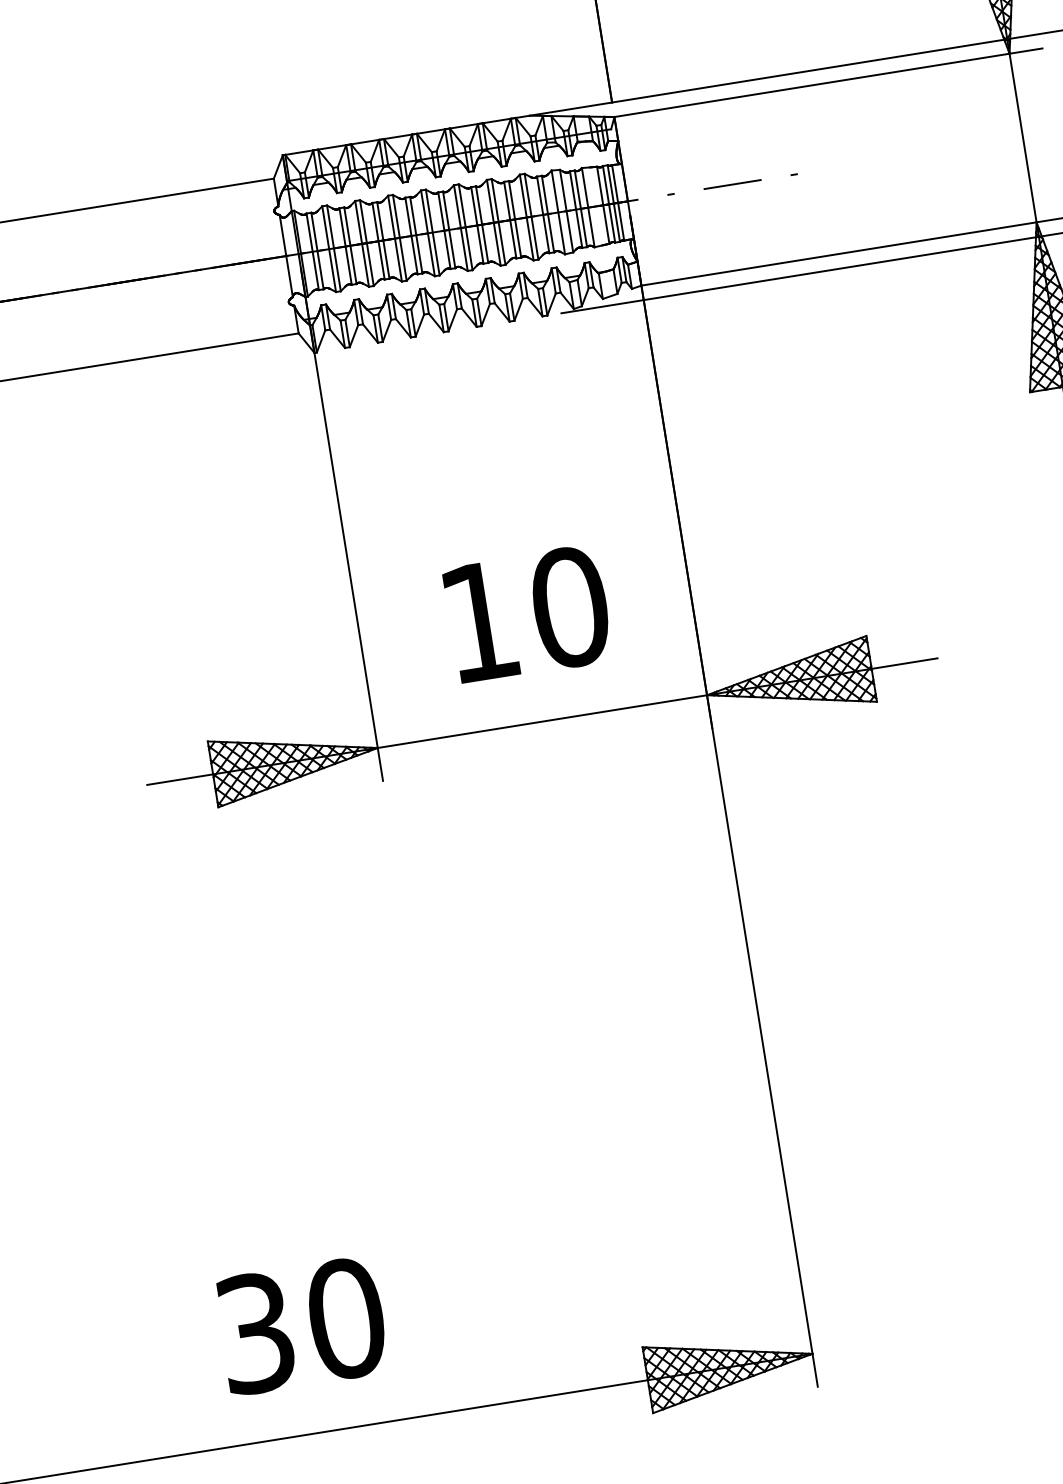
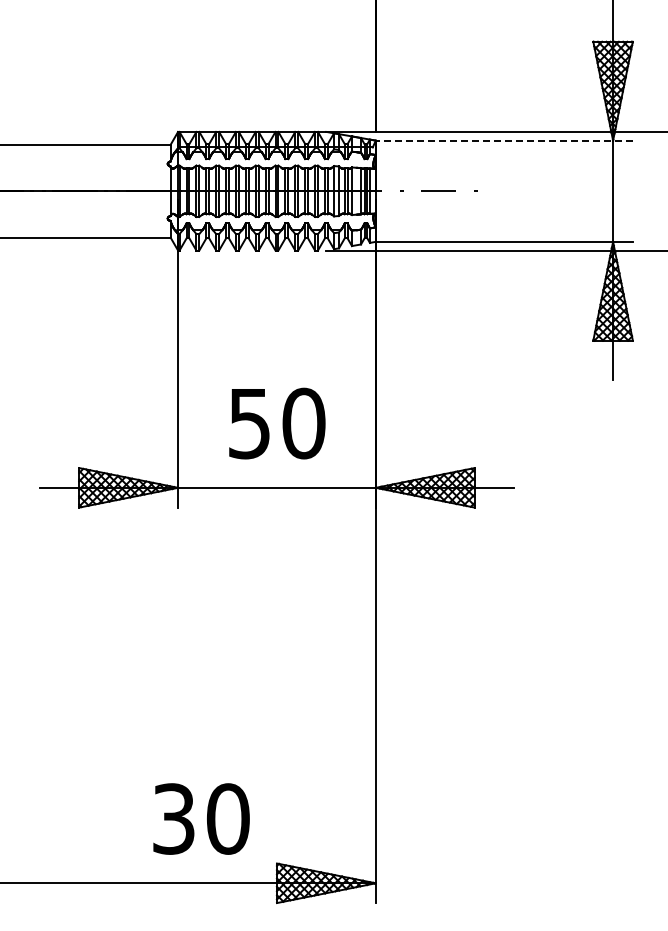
line: (828, 82) -> (504, 140), solid -> dashed
text: (479, 623) -> (249, 424), 10 -> 50
text: (301, 1324) -> (201, 818), moved

